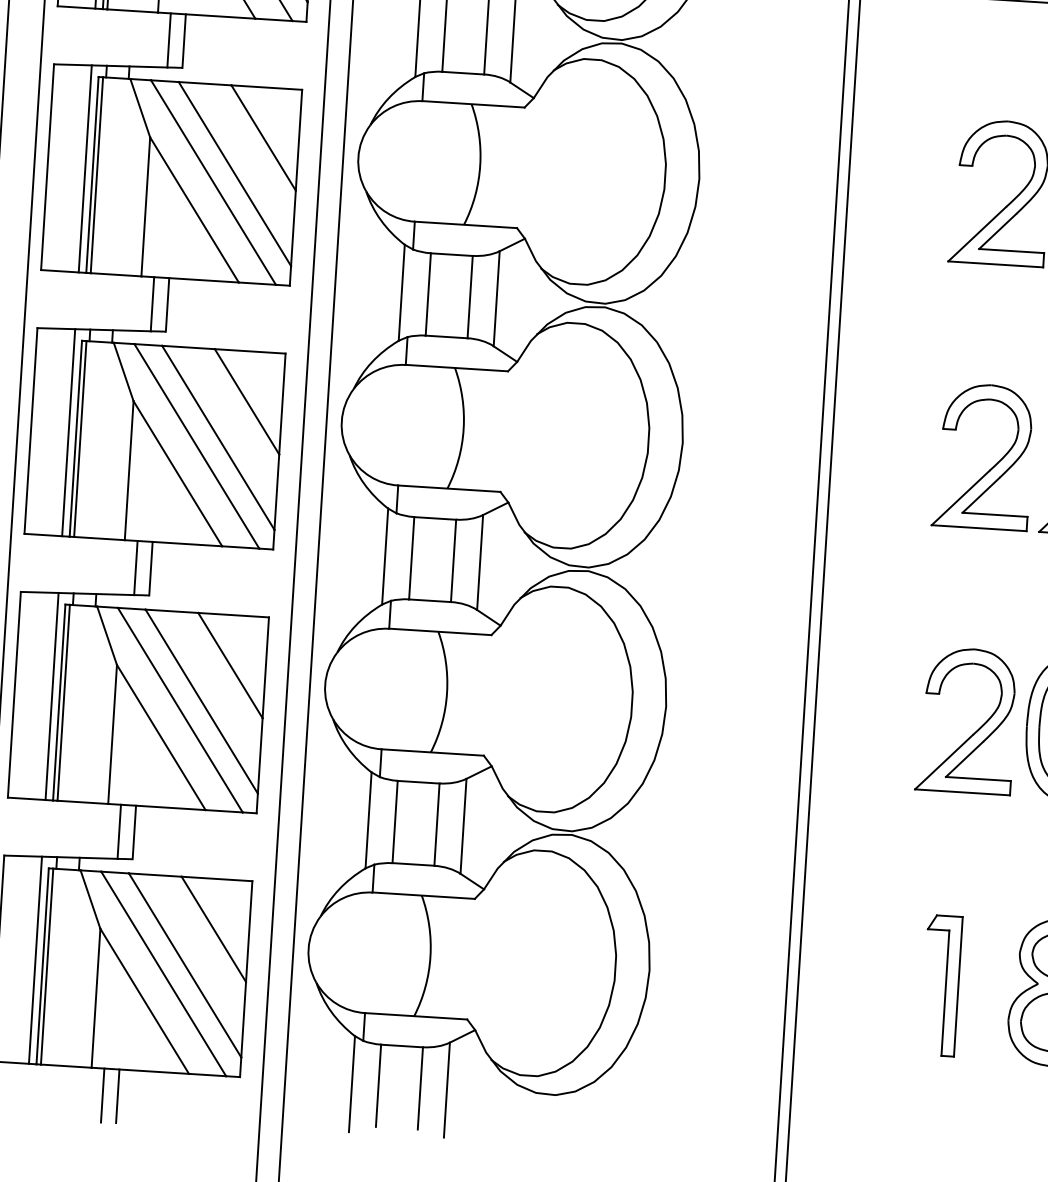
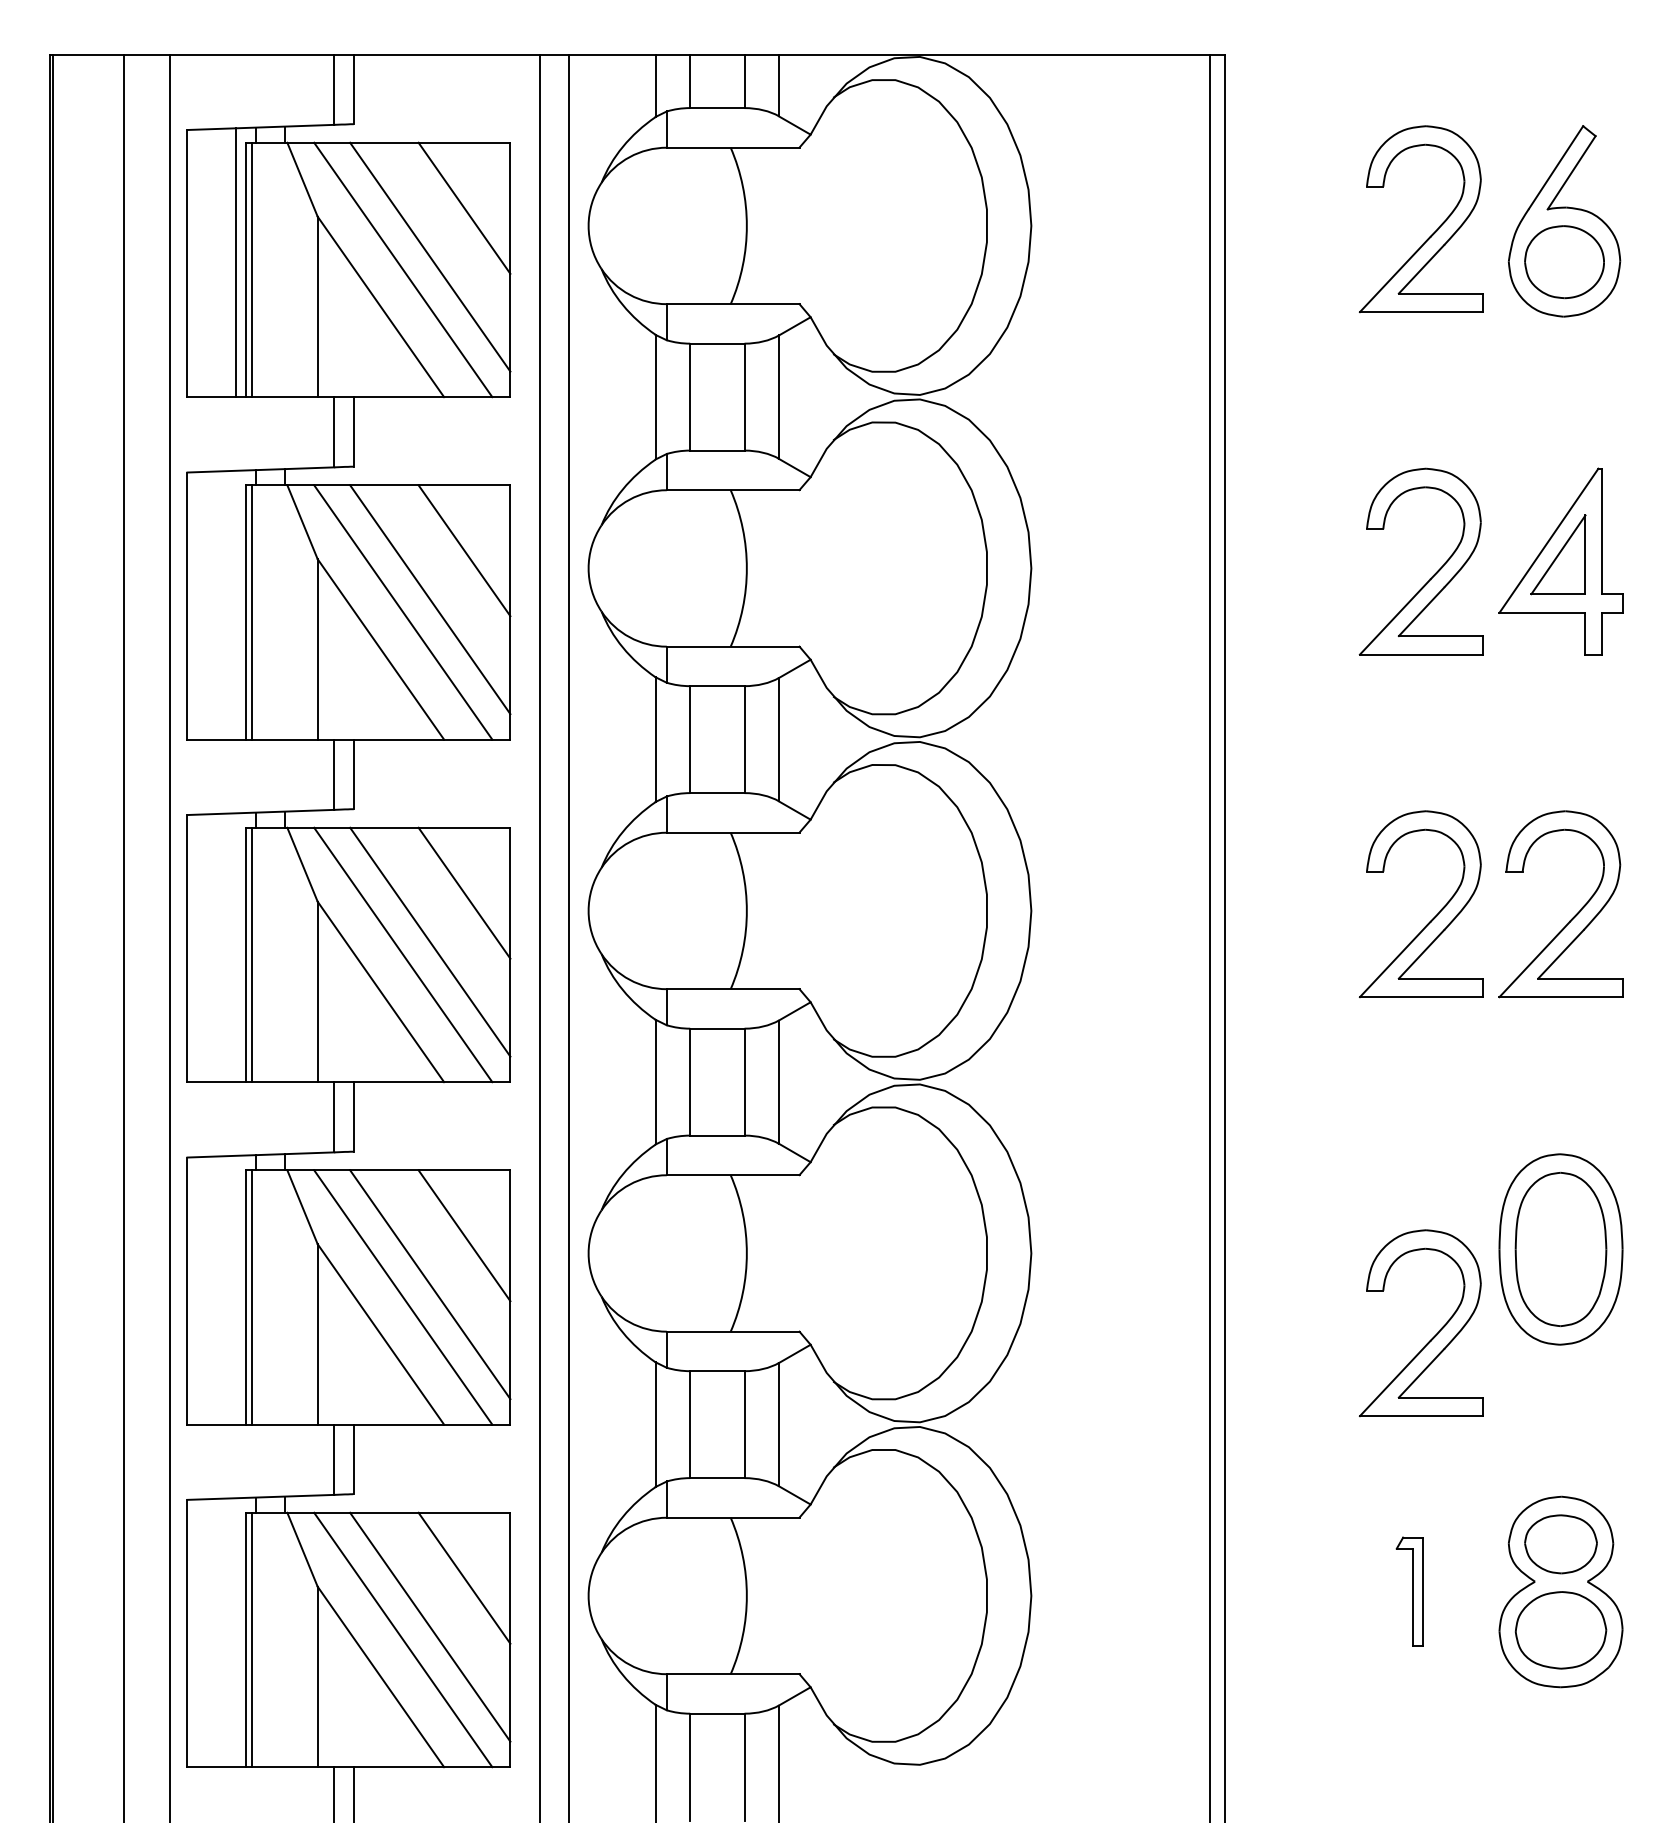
line: (85, 168) -> (236, 604), removed
line: (68, 432) -> (236, 947), removed
line: (52, 695) -> (236, 1289), removed
part: (975, 731) -> (1433, 1336), moved
line: (35, 960) -> (236, 1632), removed
part: (941, 985) -> (1409, 1591), size x0.6

